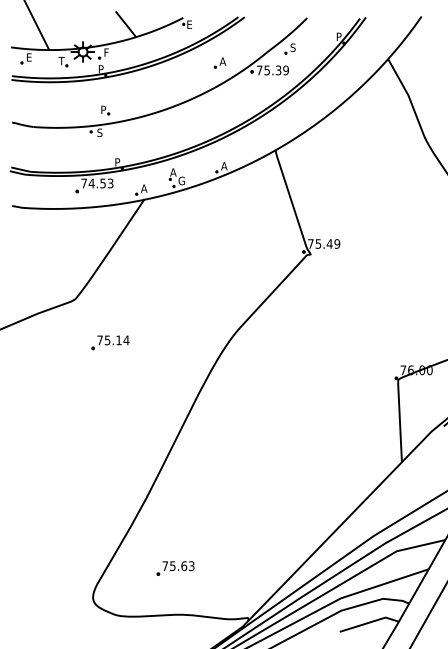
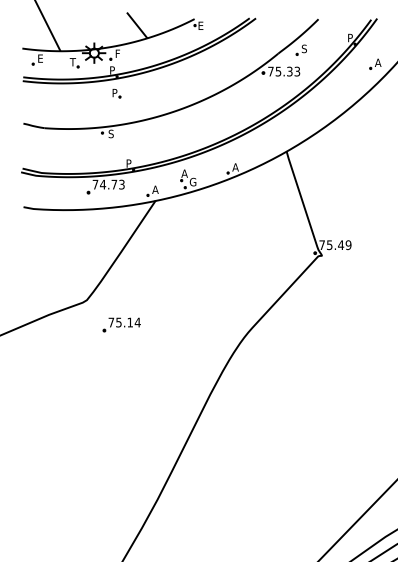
part: (219, 62) -> (374, 63), moved
text: (285, 69) -> (296, 70), 75.39 -> 75.33
part: (105, 110) -> (116, 93), moved
text: (102, 183) -> (113, 184), 74.53 -> 74.73
part: (110, 342) -> (121, 324), moved

